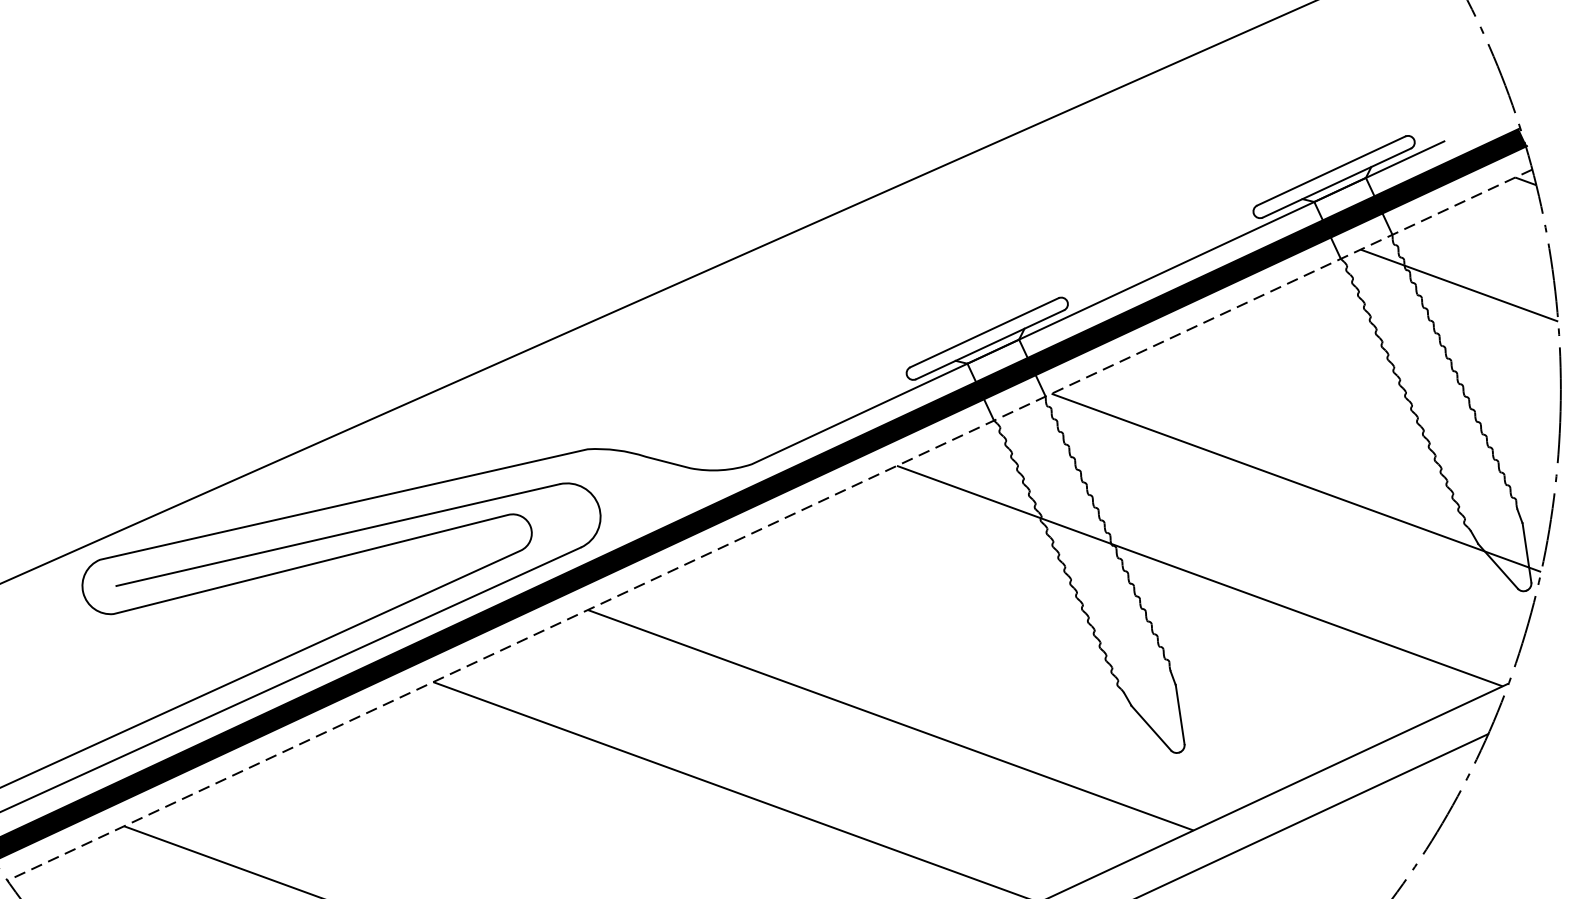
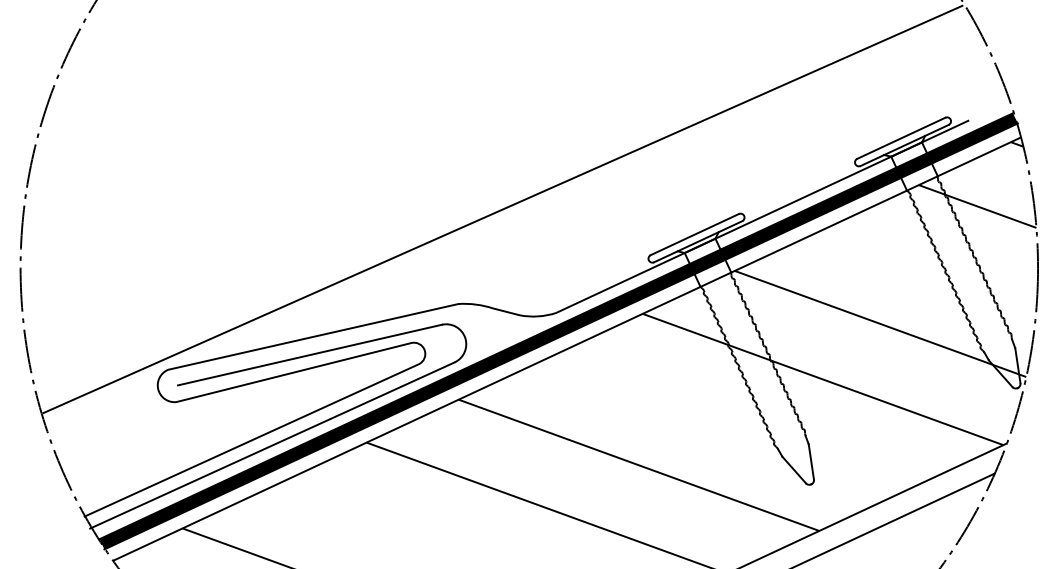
line: (770, 525) -> (567, 349), dashed -> solid

